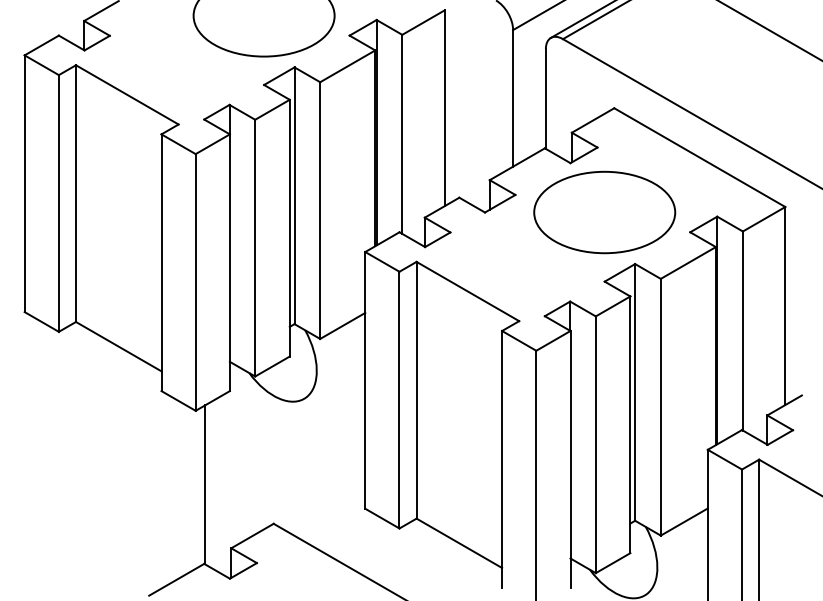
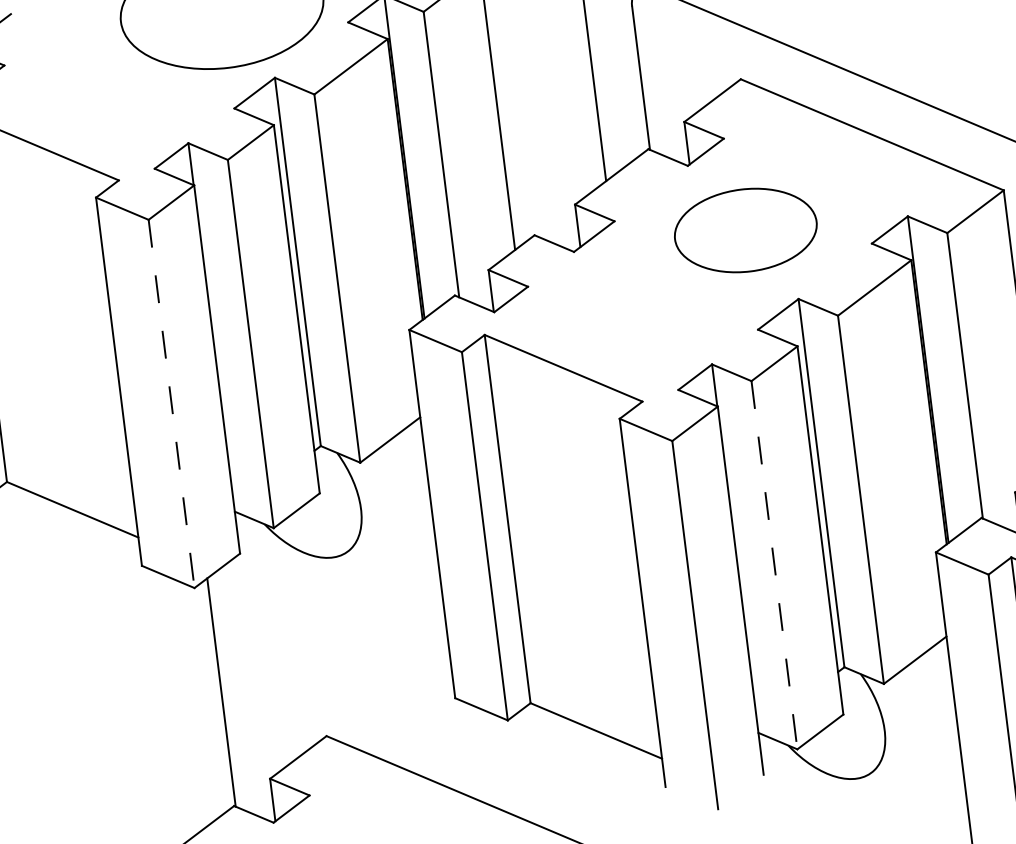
part: (604, 212) -> (745, 230), size x0.7
line: (195, 282) -> (171, 404), solid -> dashed
line: (595, 445) -> (774, 566), solid -> dashed

